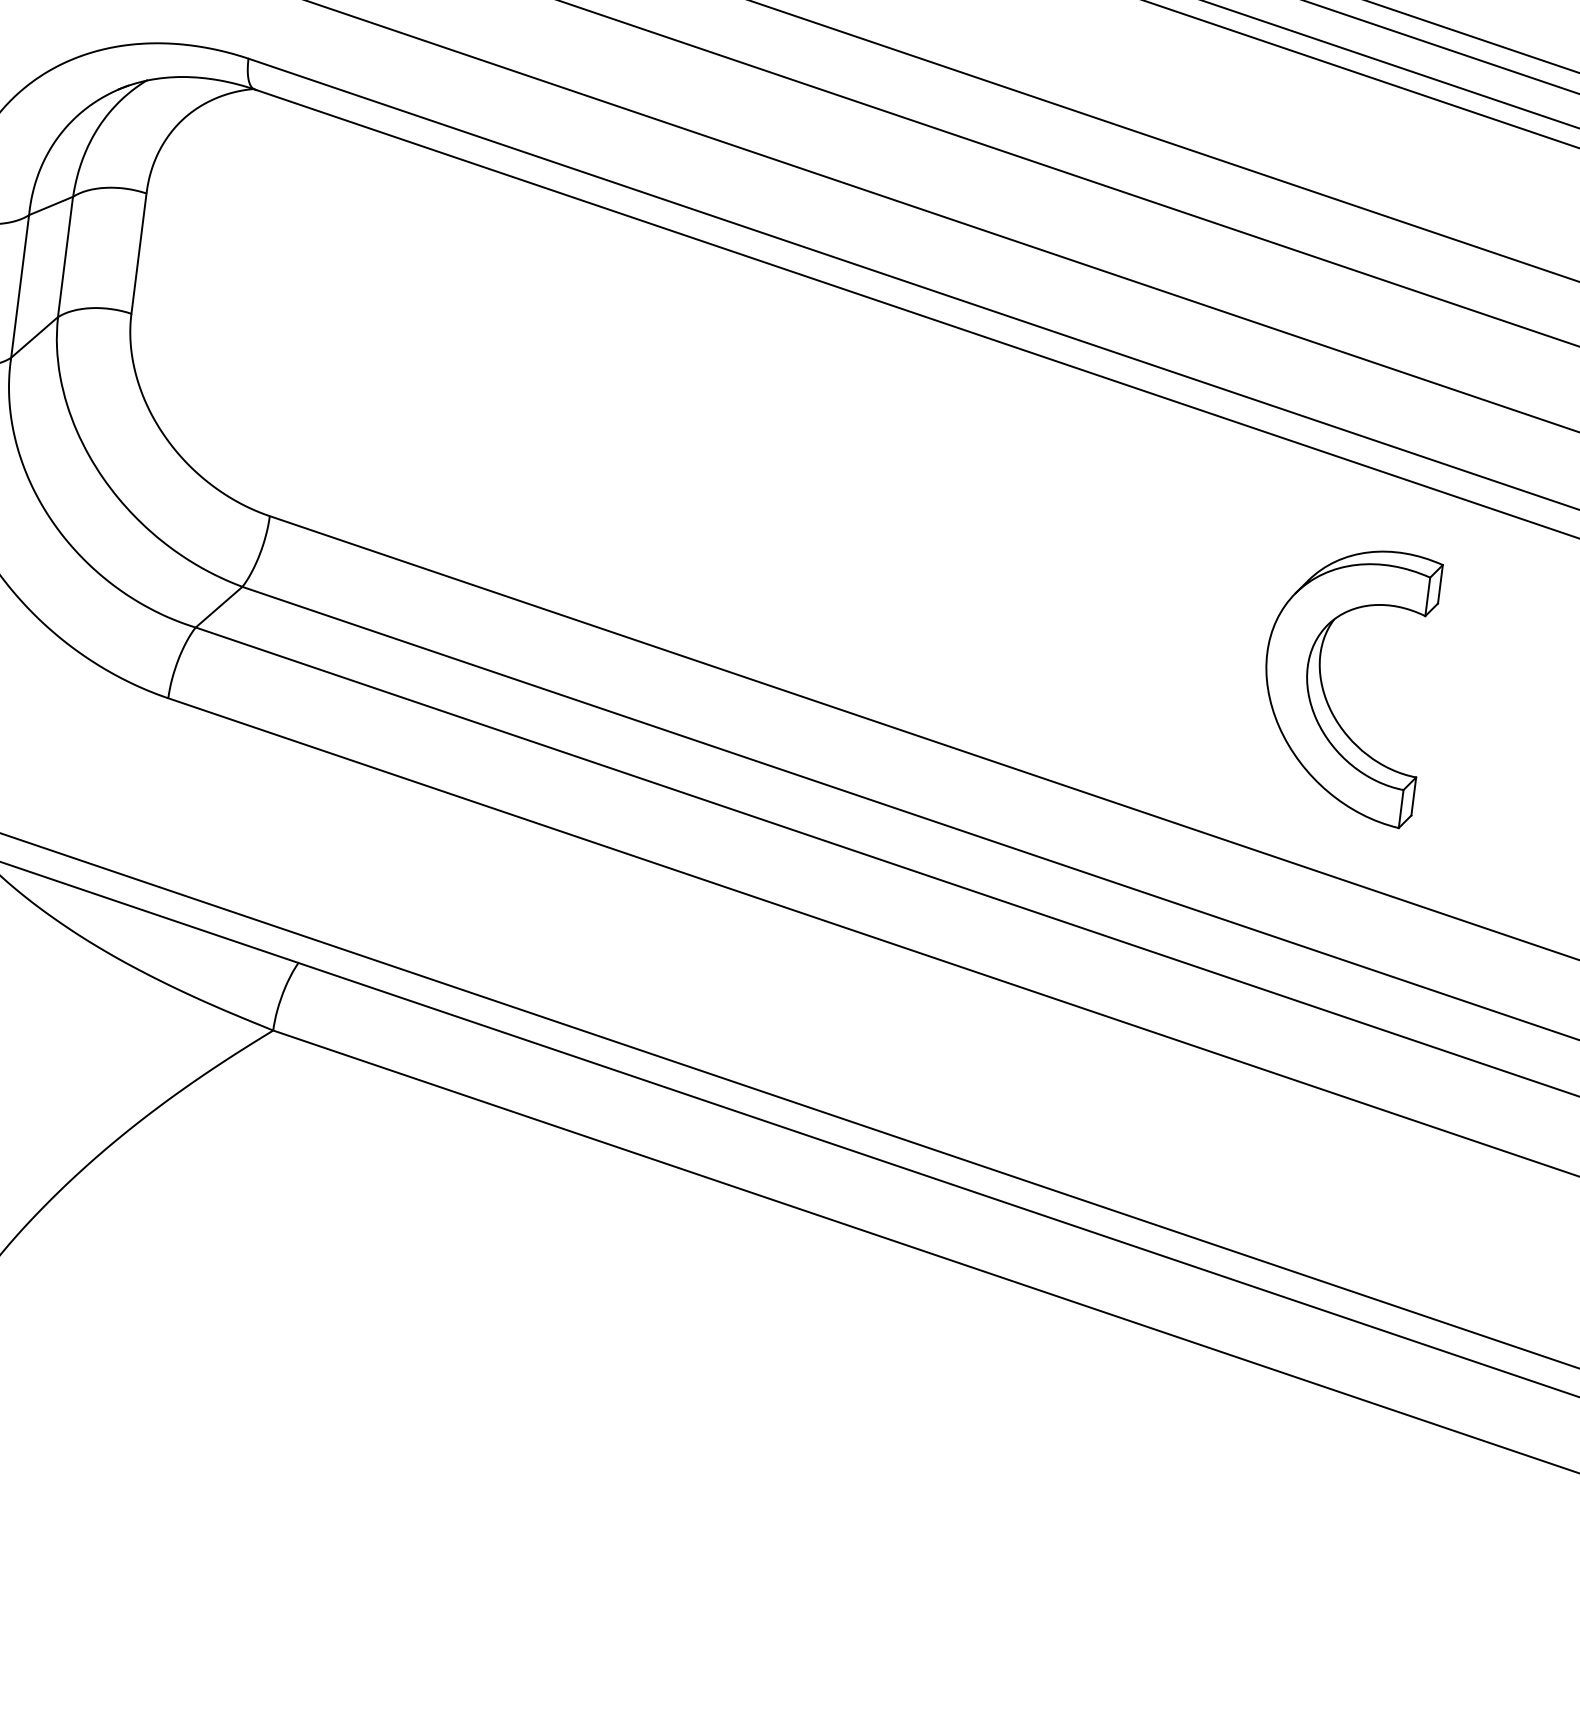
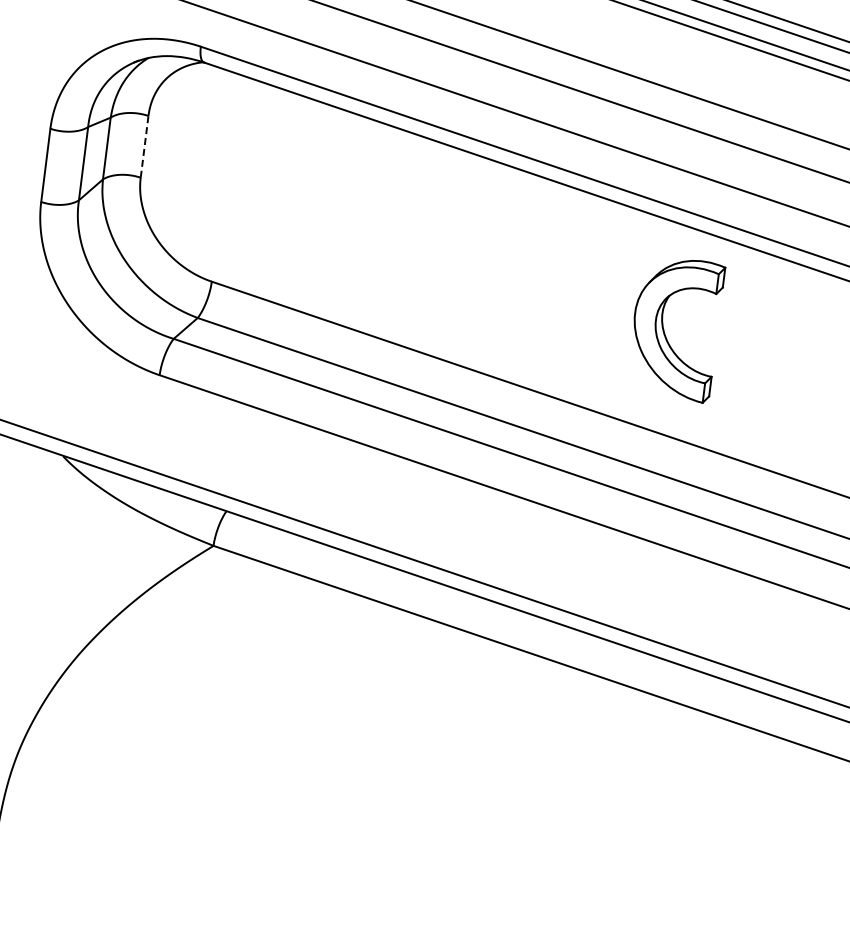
line: (138, 252) -> (144, 146), solid -> dashed
part: (1328, 698) -> (666, 336), moved

